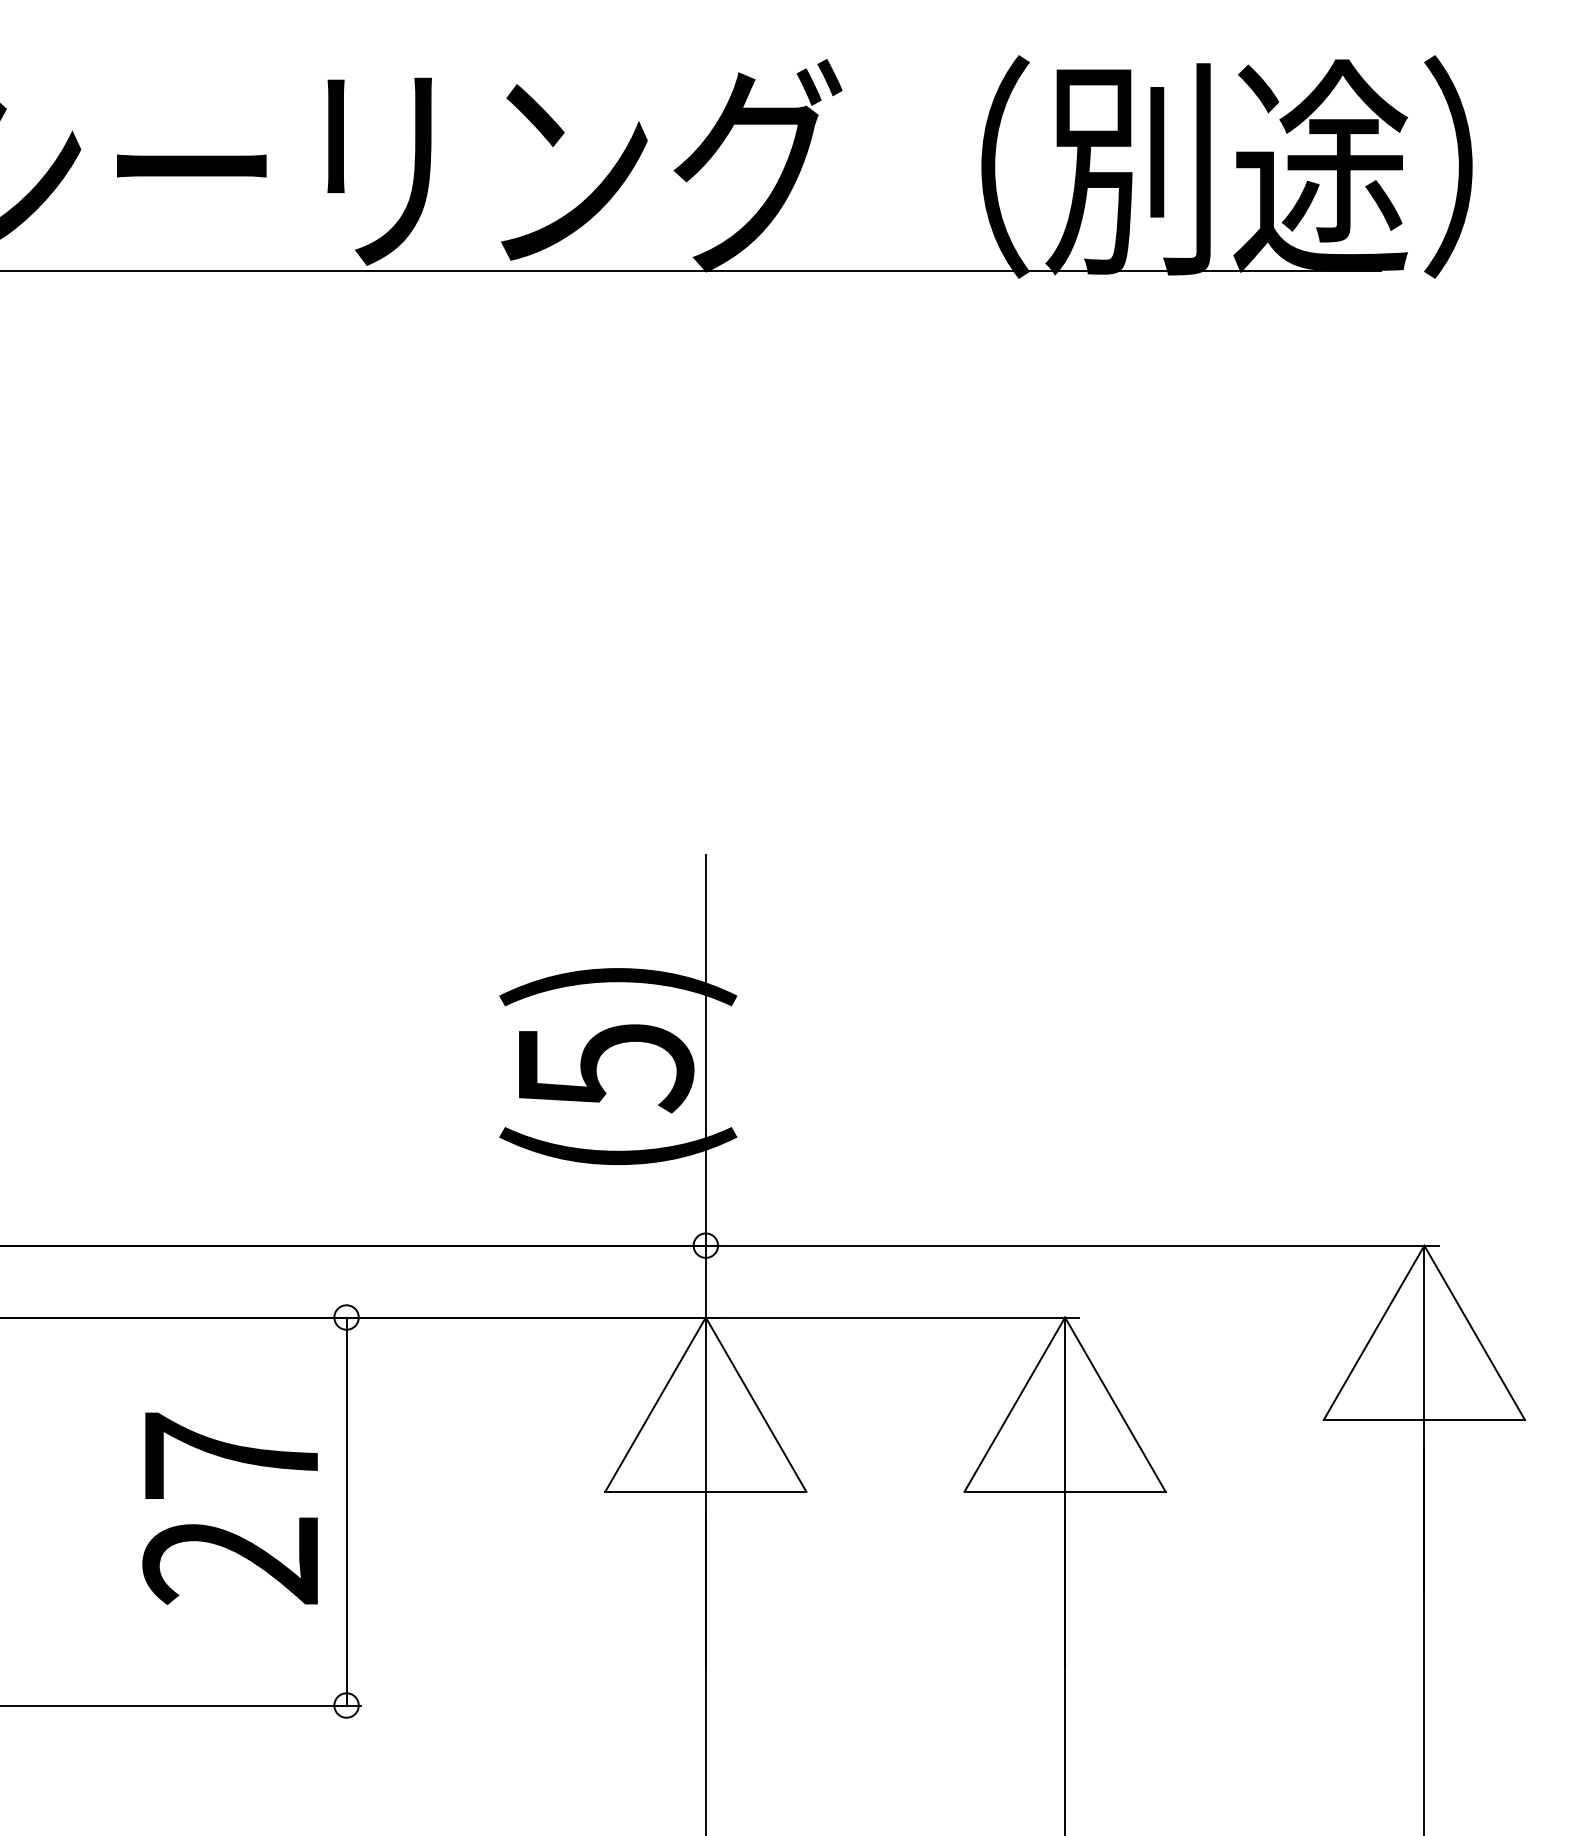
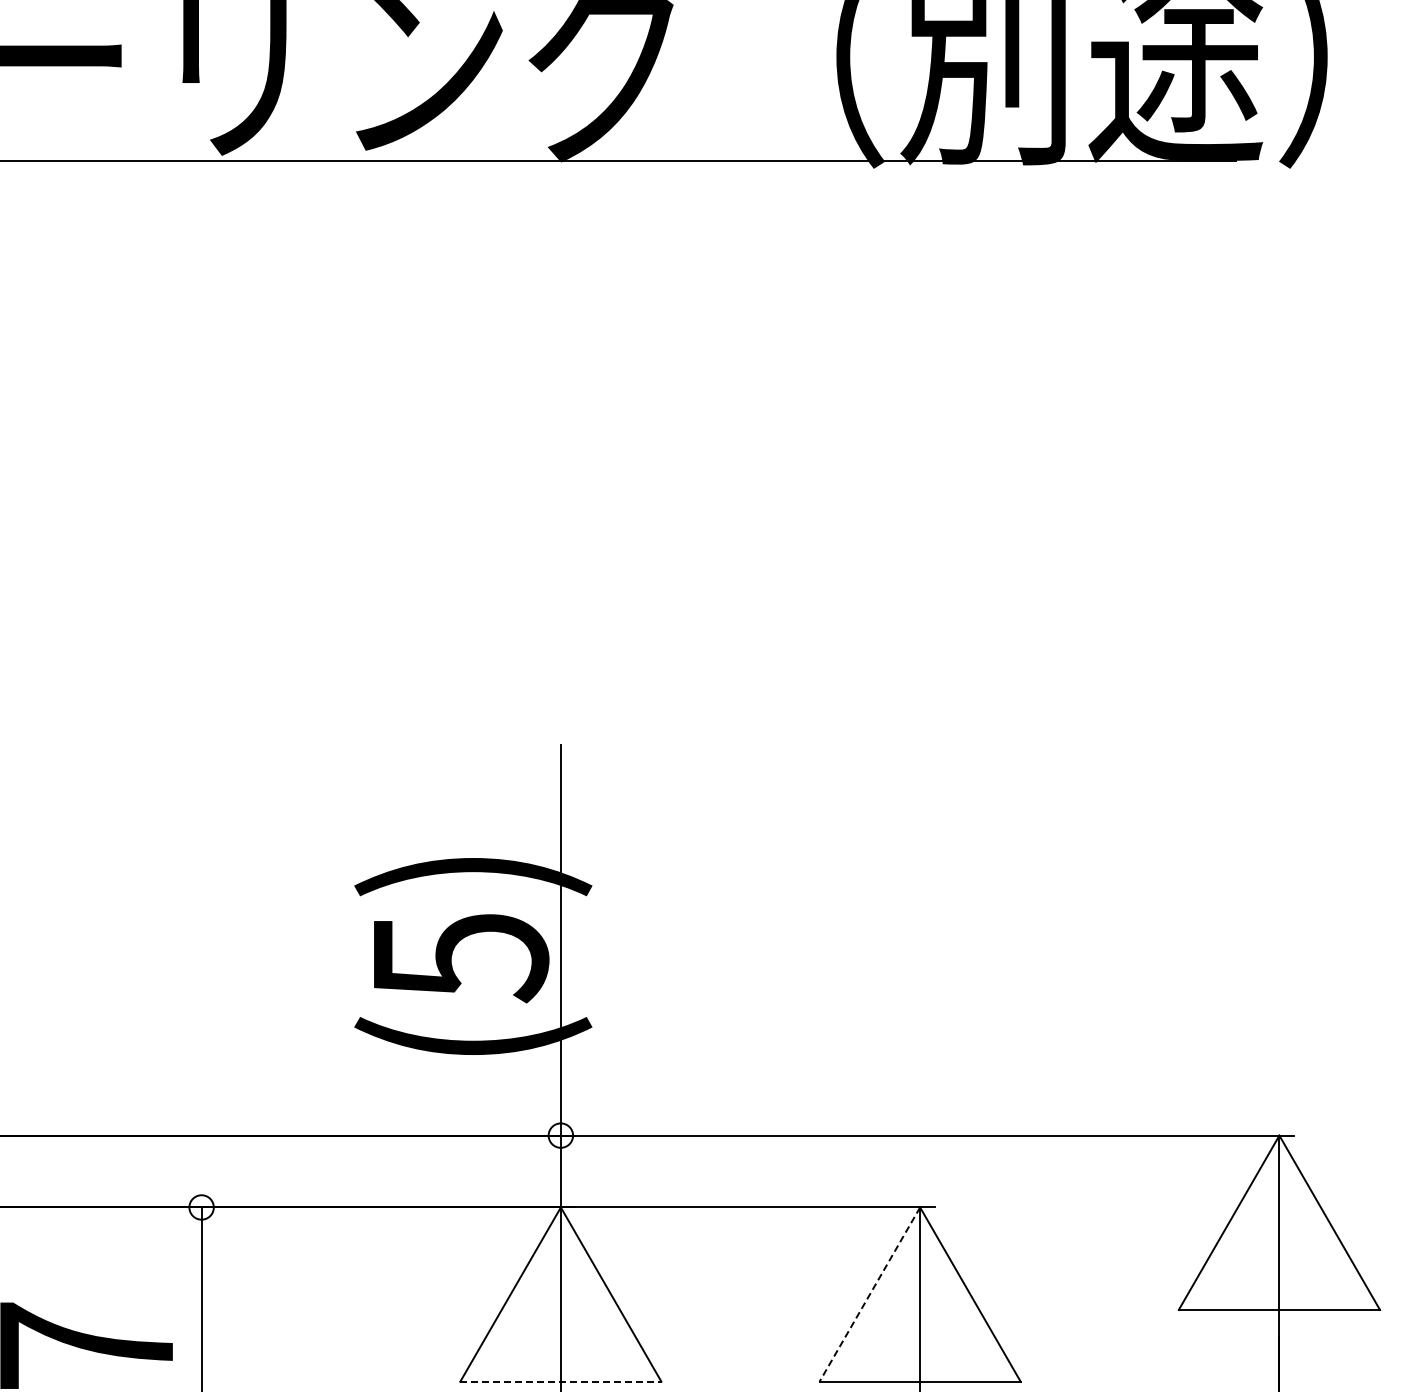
line: (1014, 1404) -> (869, 1294), solid -> dashed
line: (705, 1491) -> (560, 1381), solid -> dashed

